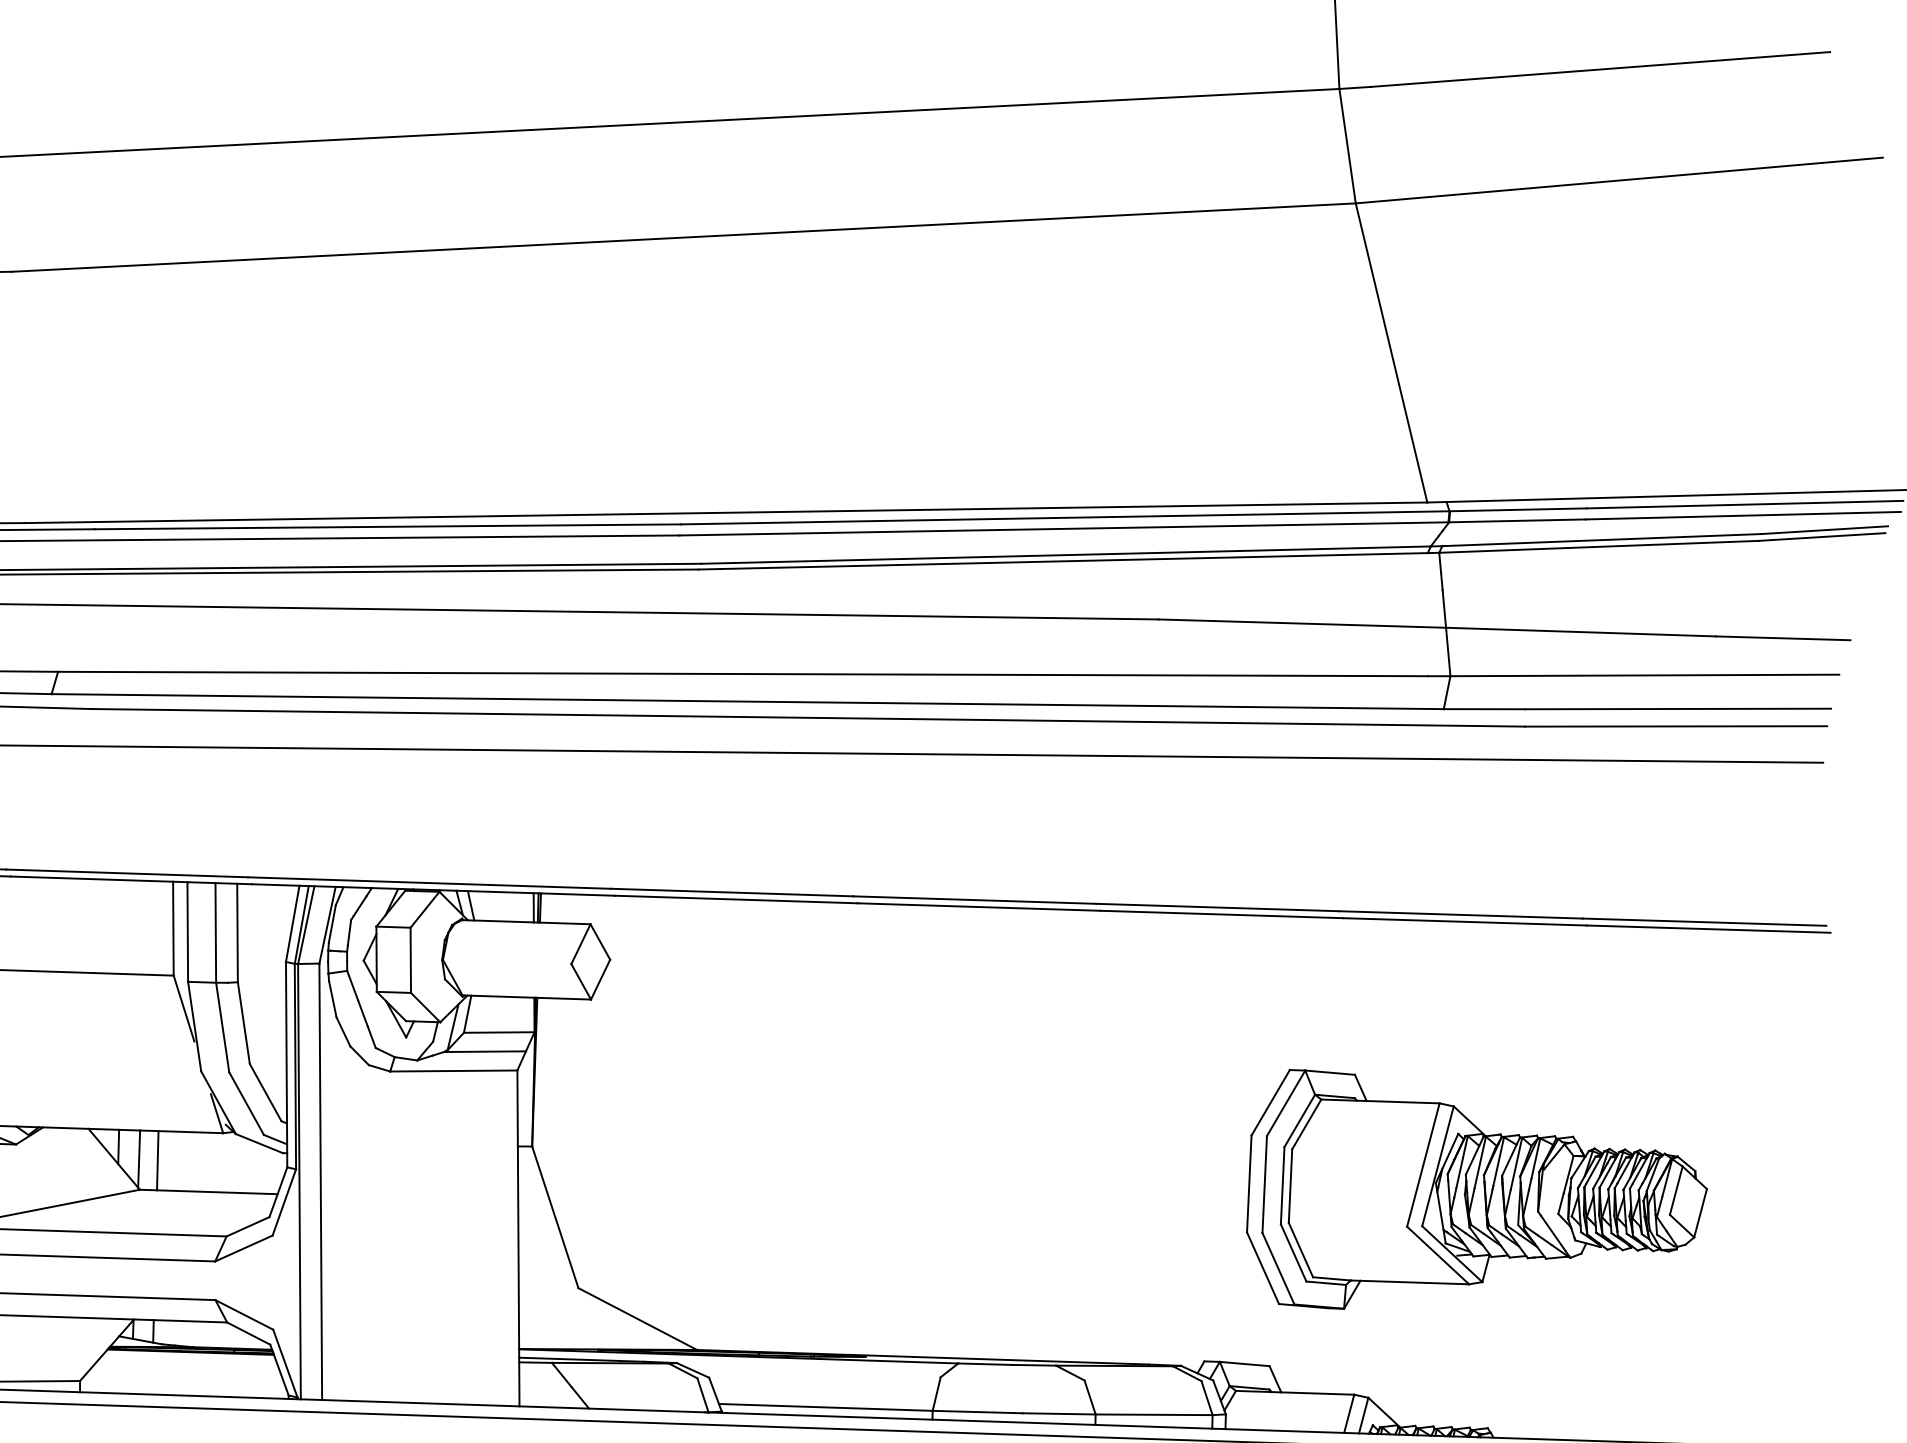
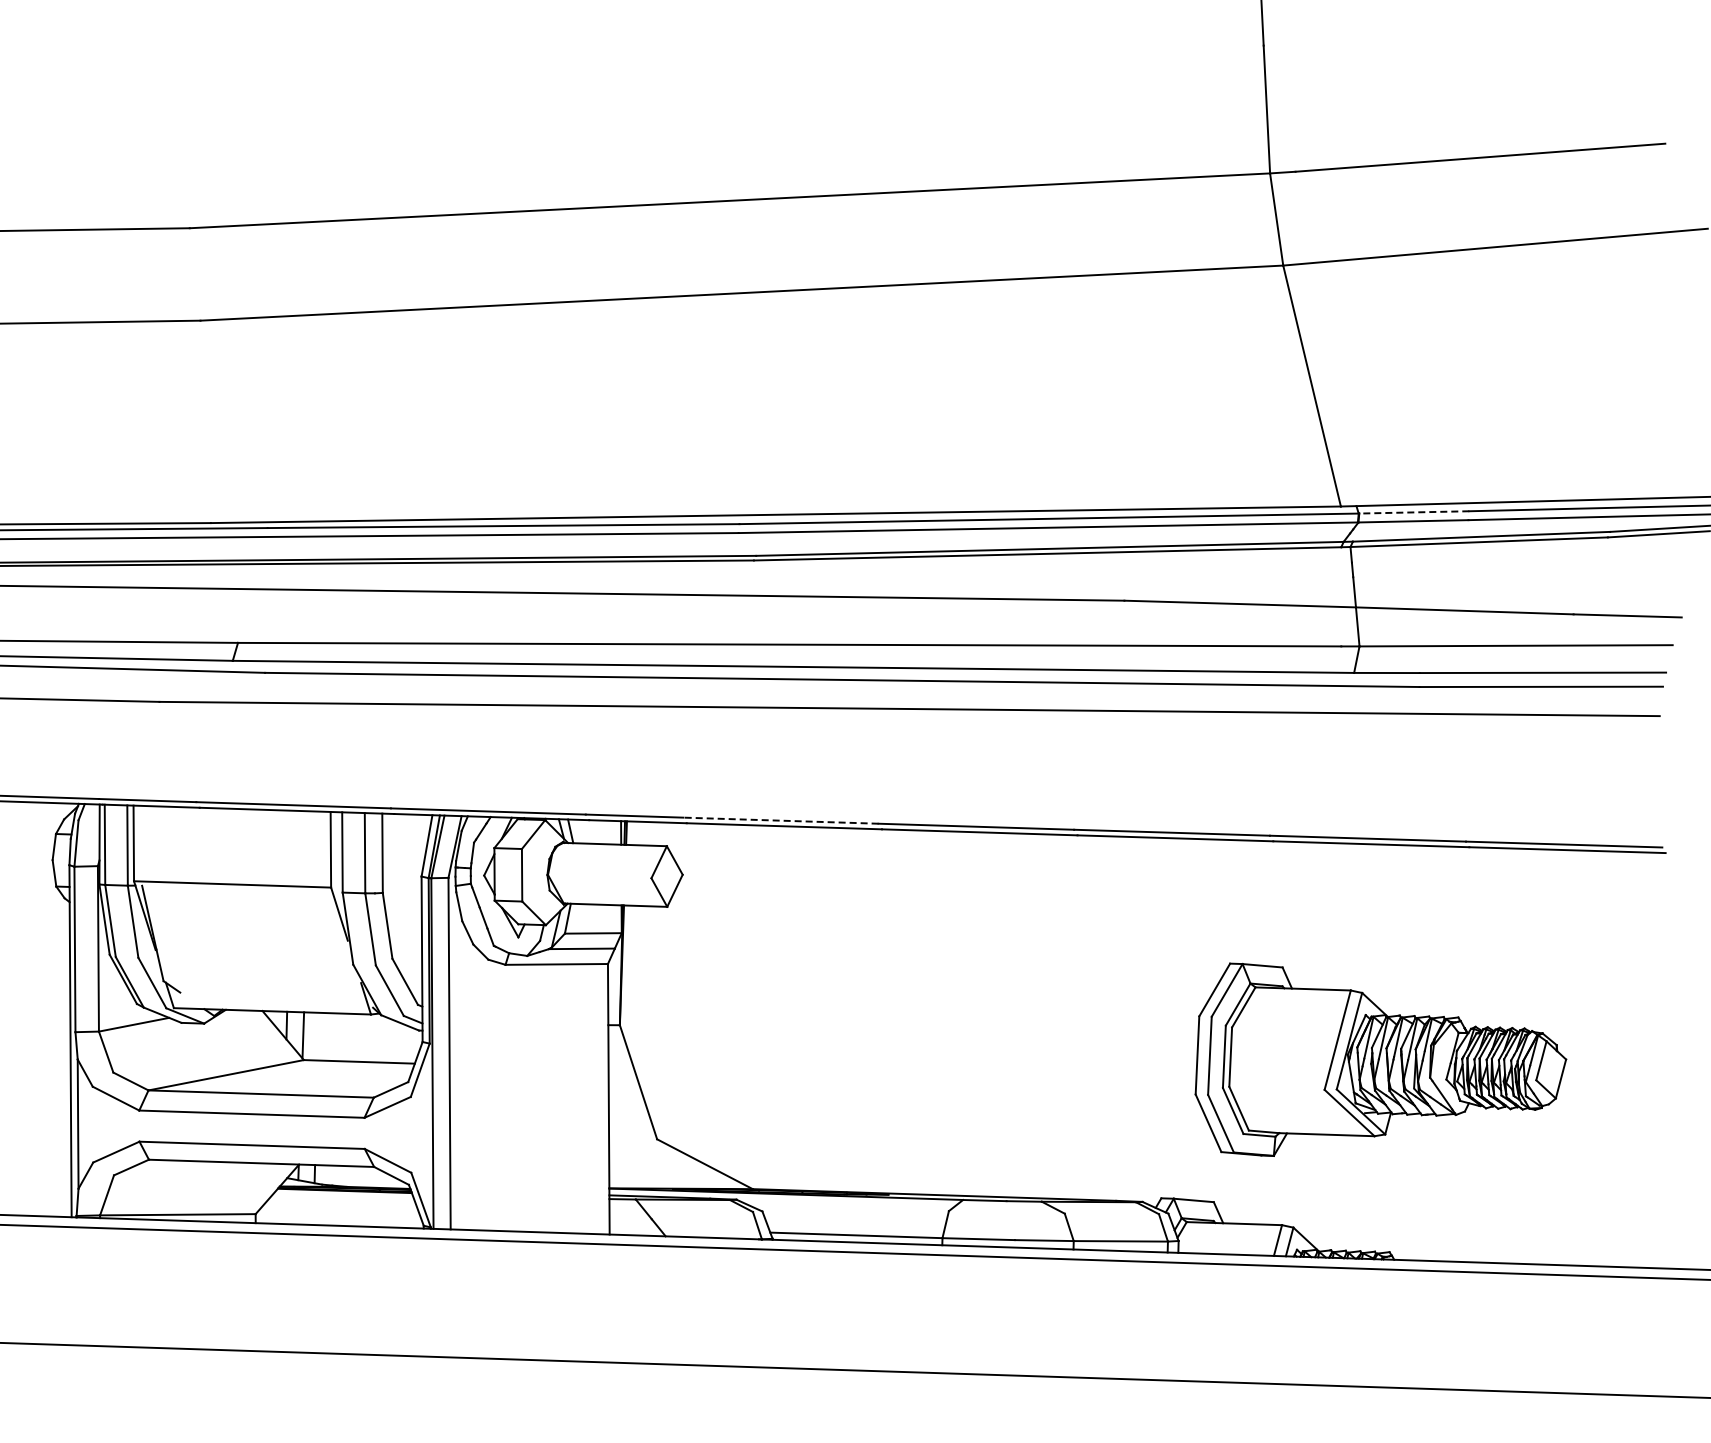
line: (1517, 509) -> (1413, 512), solid -> dashed
line: (731, 892) -> (780, 820), solid -> dashed
line: (156, 1160) -> (317, 1036), removed

